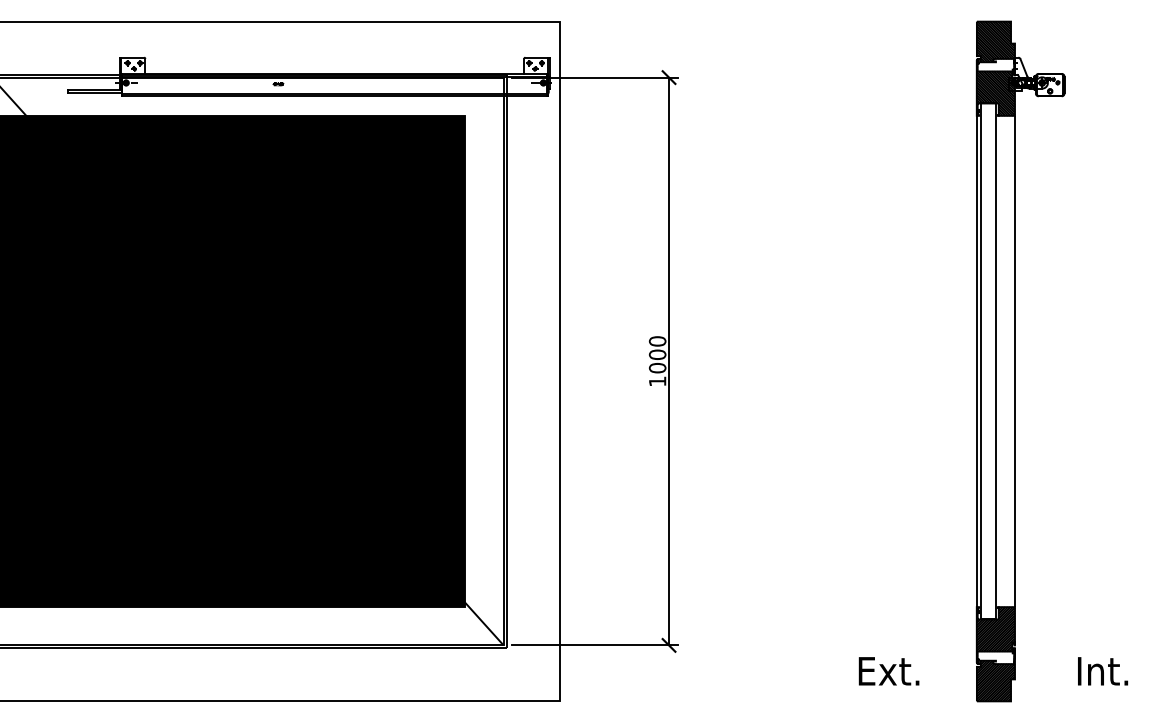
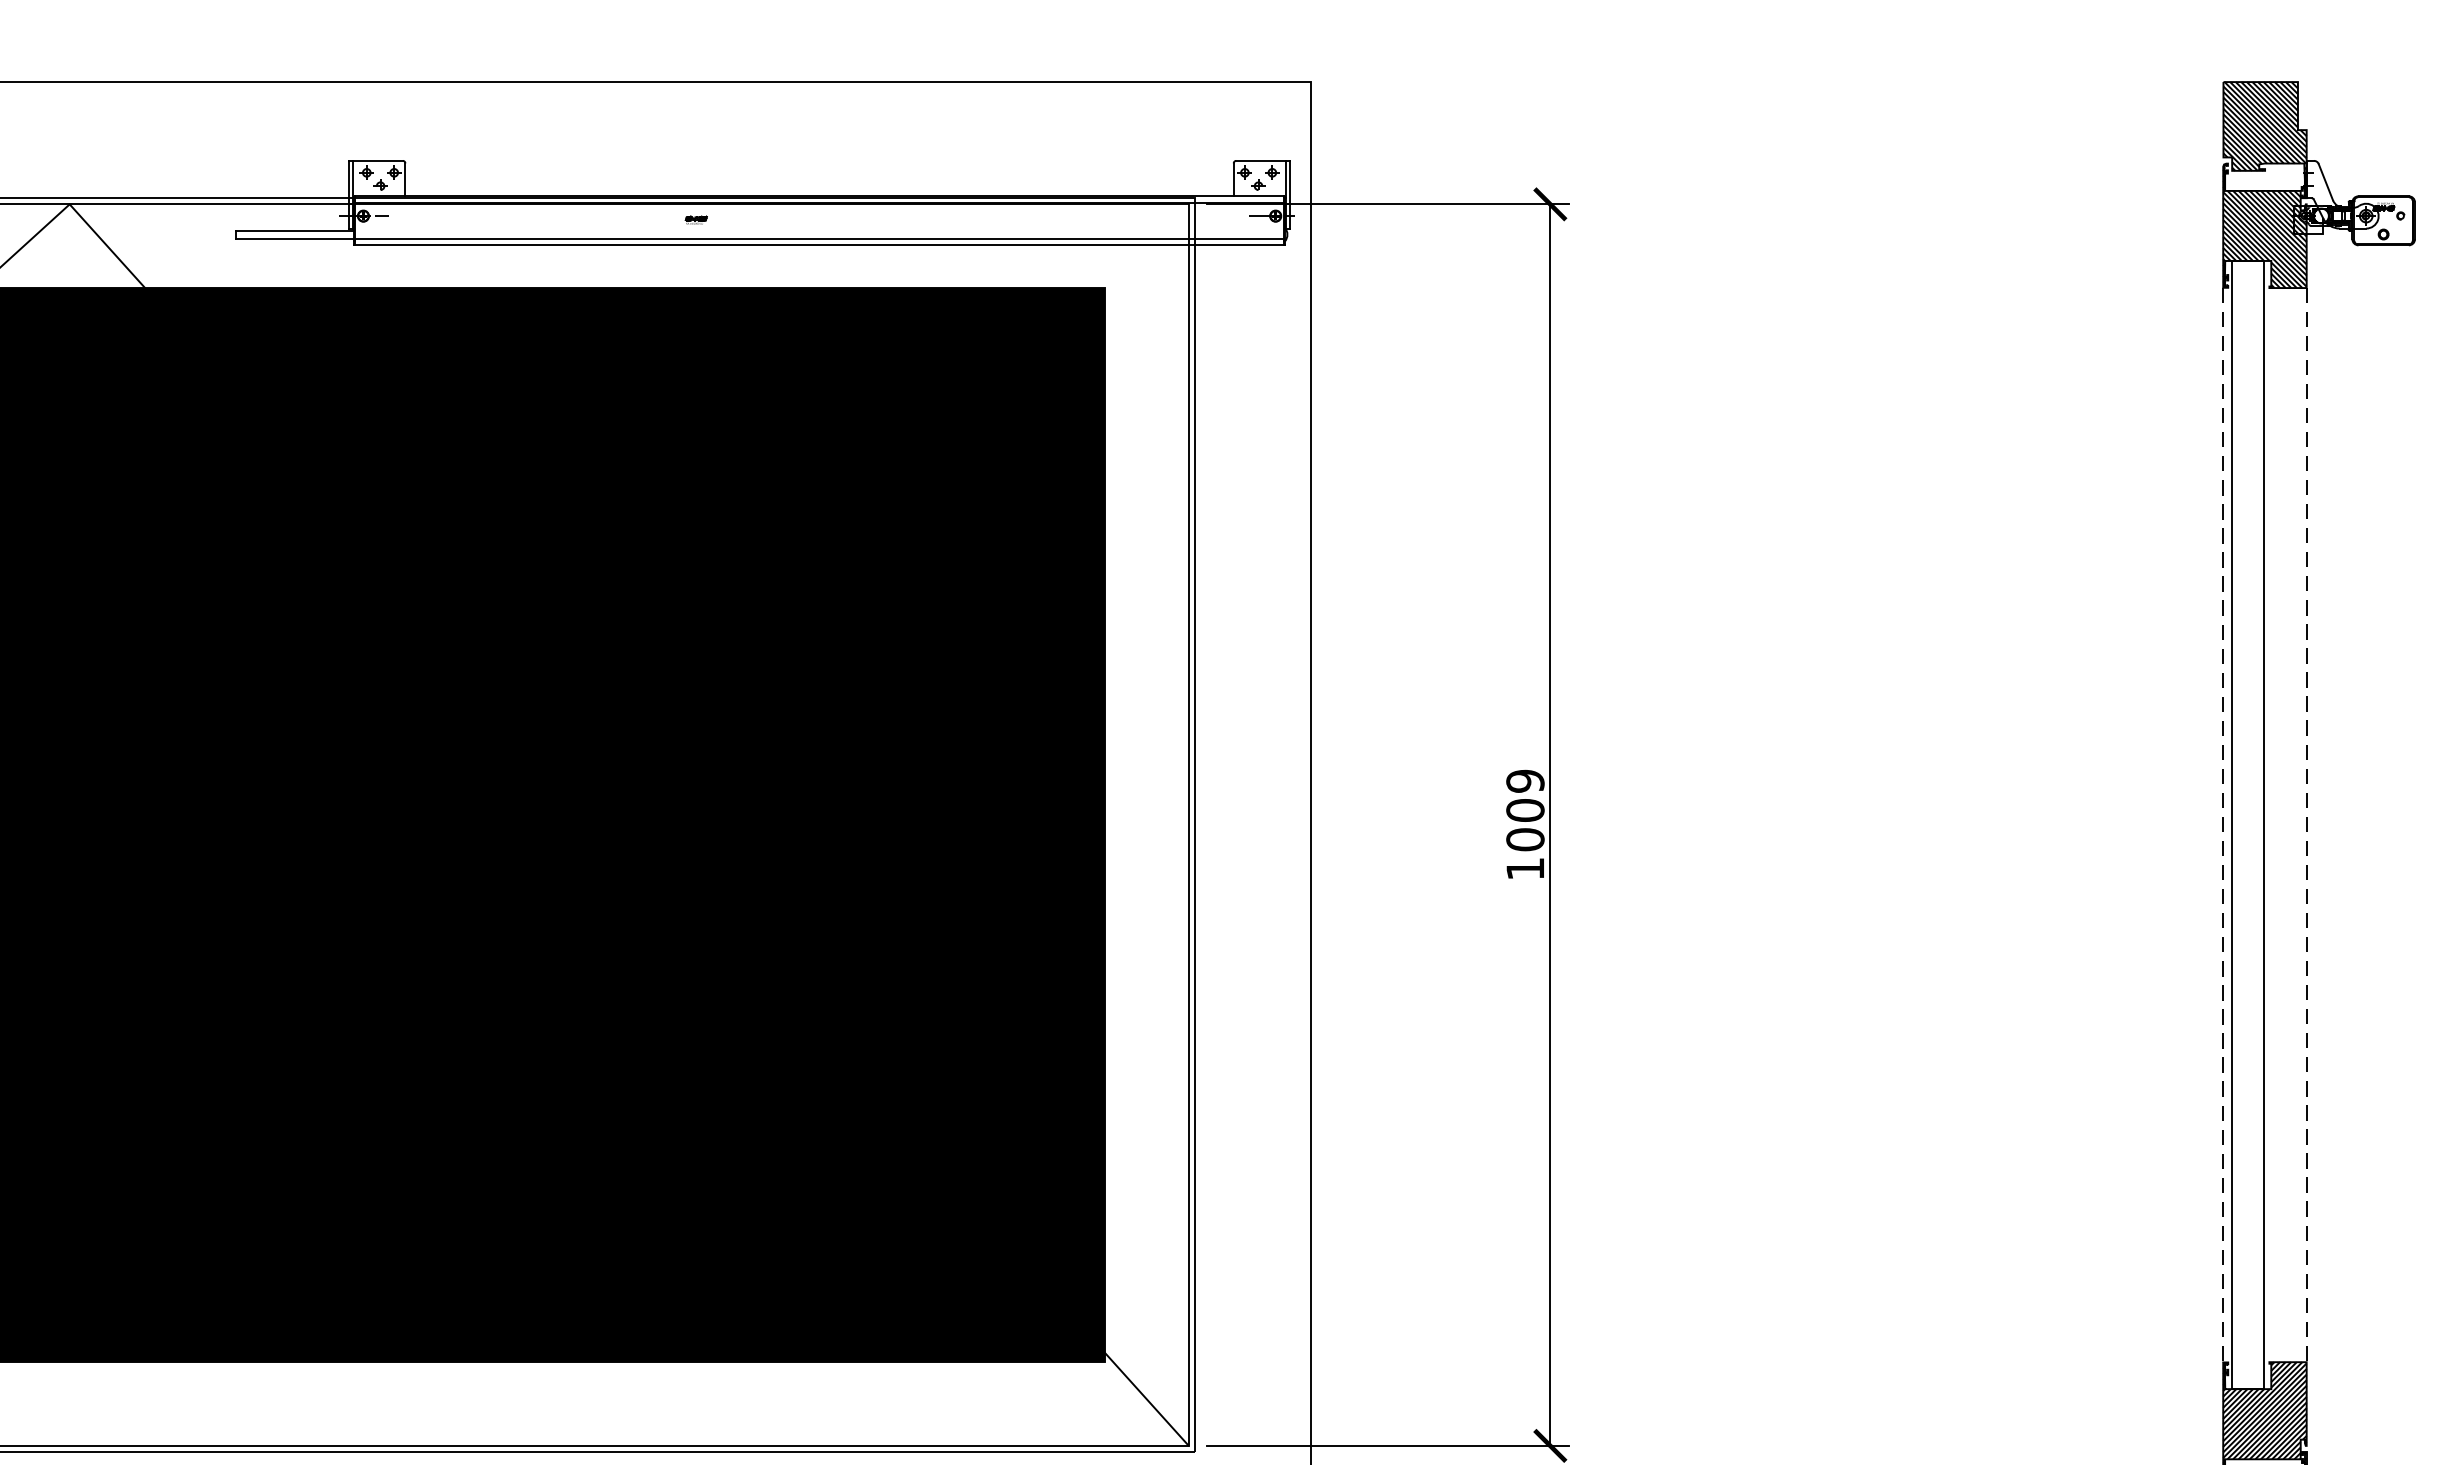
text: (657, 341) -> (1525, 781), 1000 -> 1009
line: (976, 361) -> (2222, 825), solid -> dashed
line: (1014, 361) -> (2305, 825), solid -> dashed

